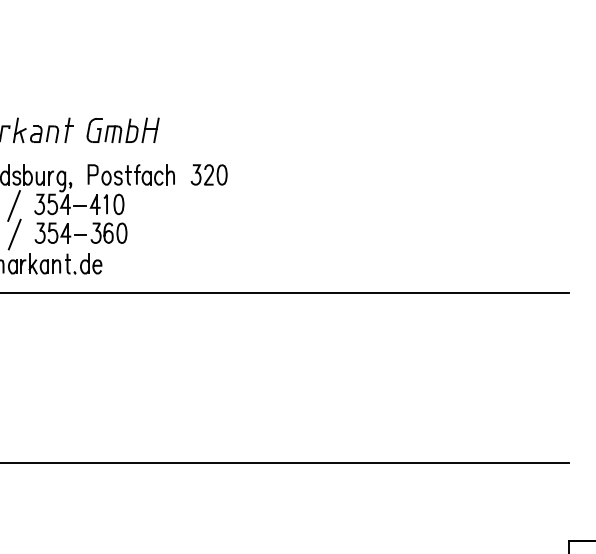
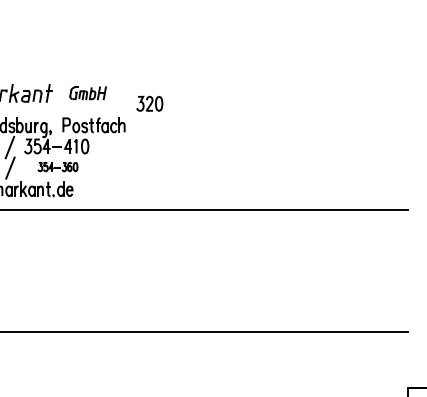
part: (122, 129) -> (87, 92), size x0.7
part: (208, 174) -> (149, 103), moved
part: (80, 232) -> (57, 166), size x0.6

